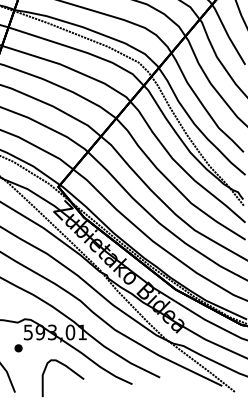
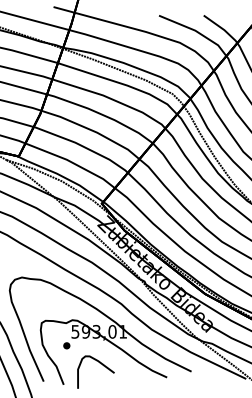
part: (67, 368) -> (99, 363), moved

